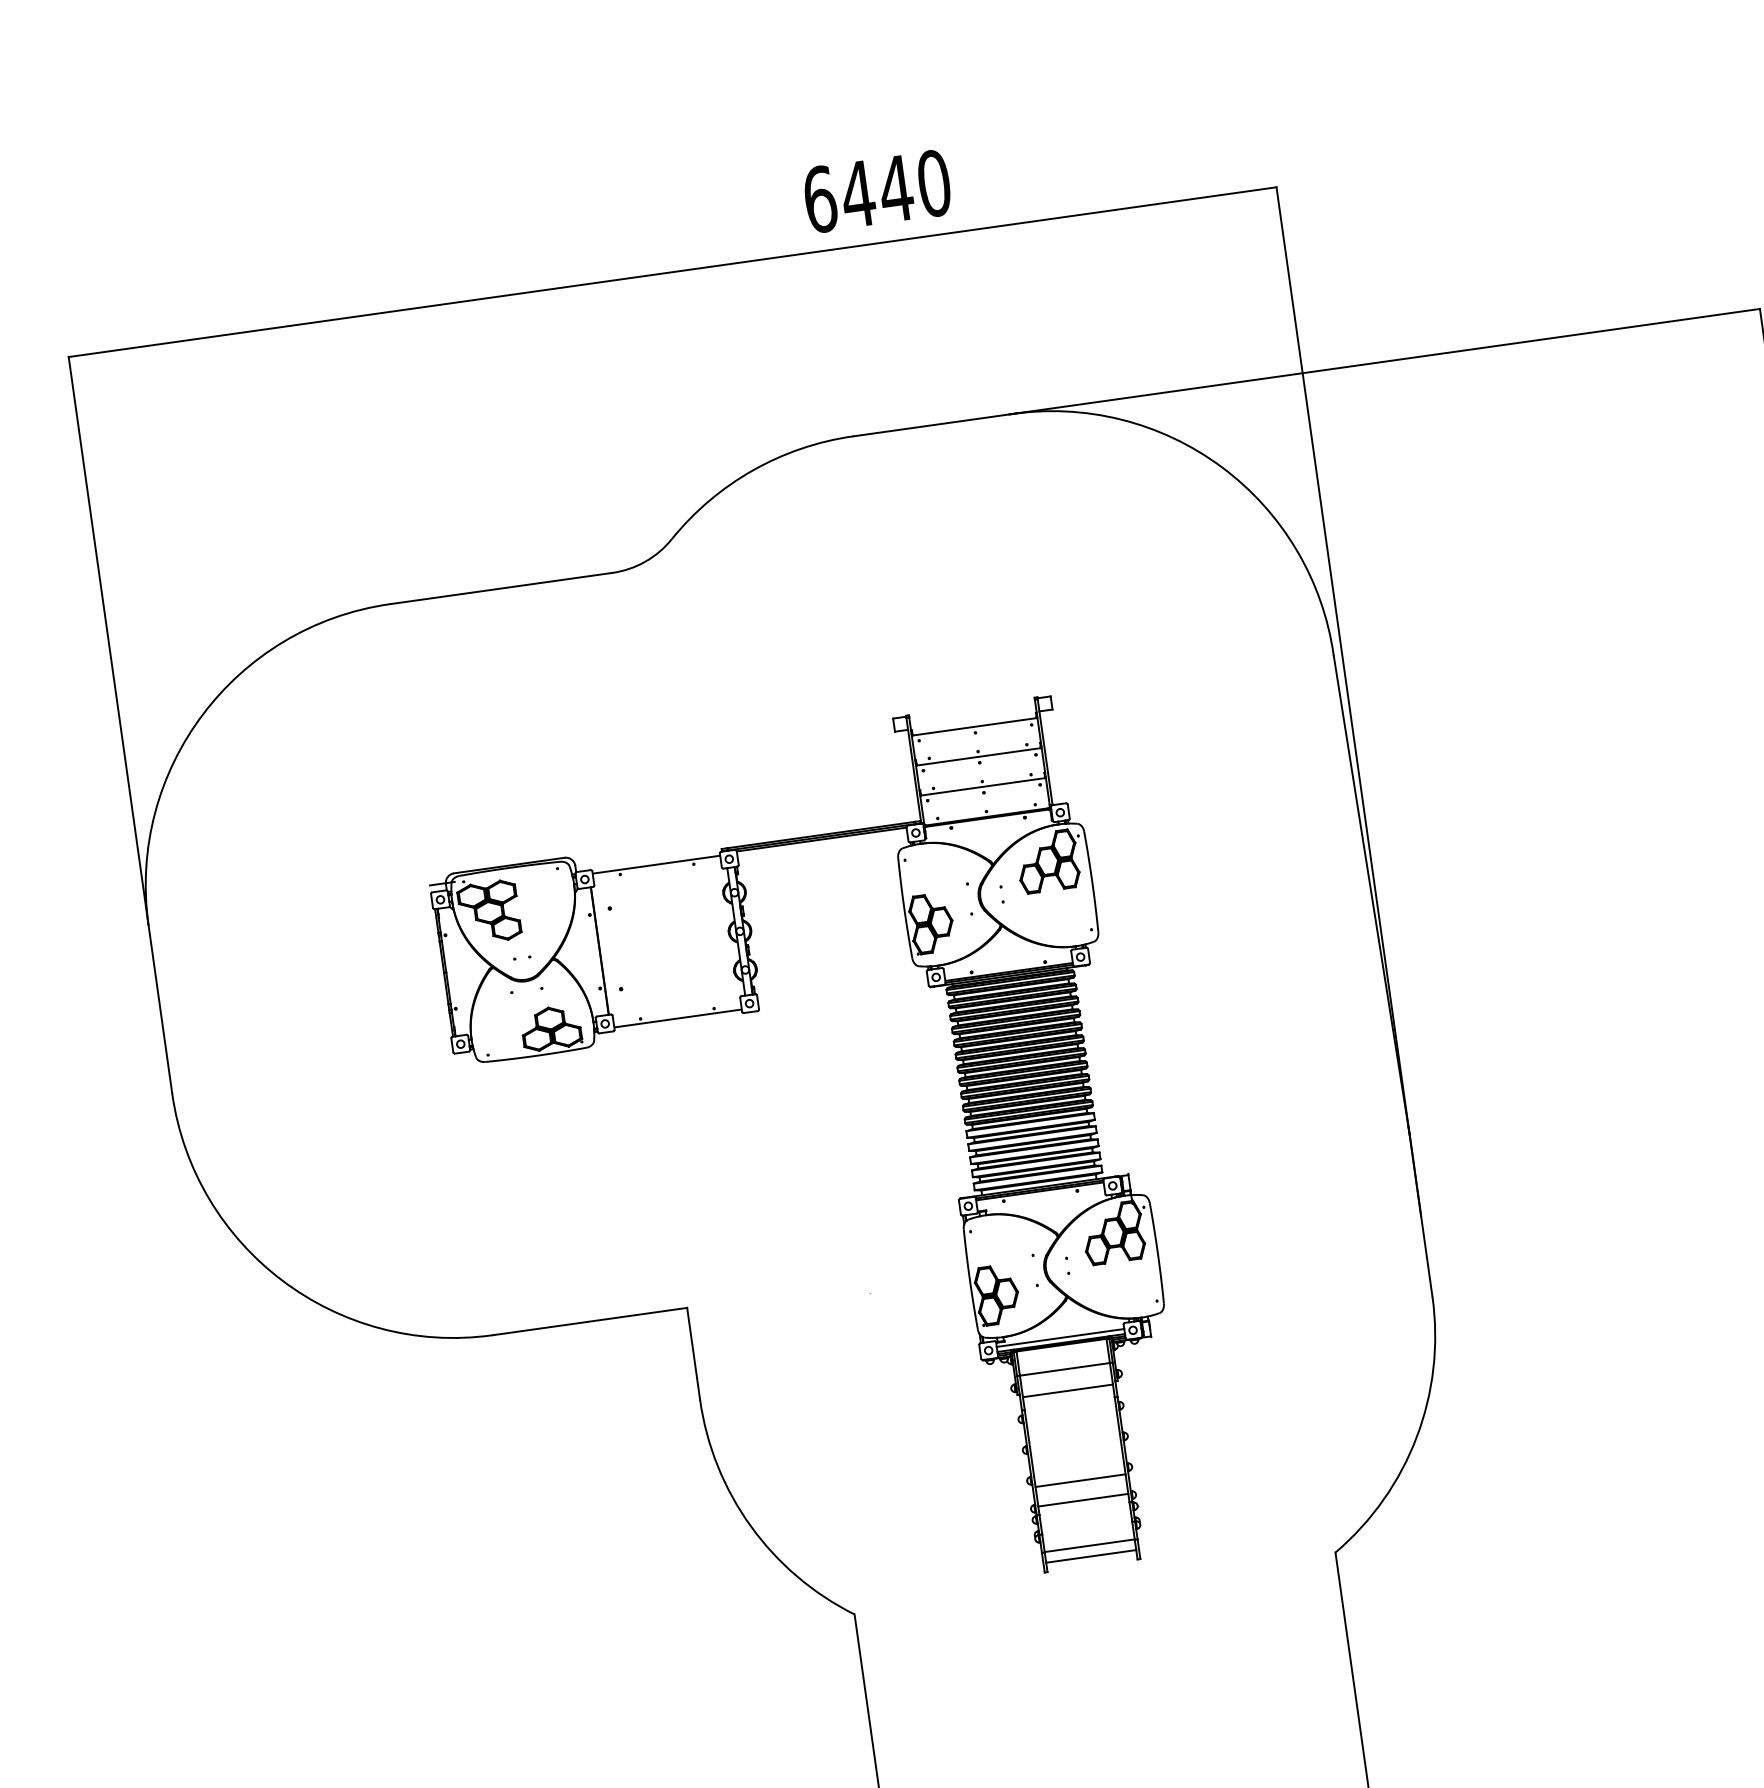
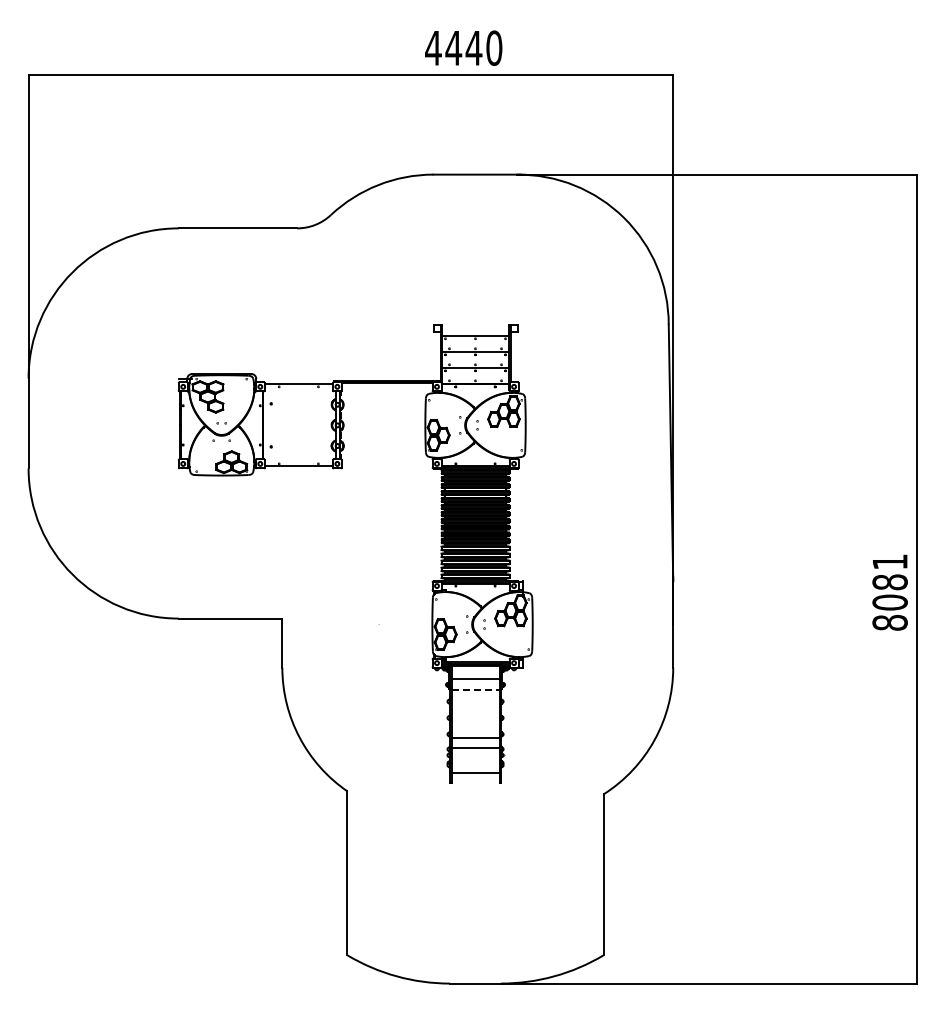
text: (820, 198) -> (433, 47), 6440 -> 4440
line: (1069, 1391) -> (476, 690), solid -> dashed
line: (1091, 1556) -> (475, 778), removed

